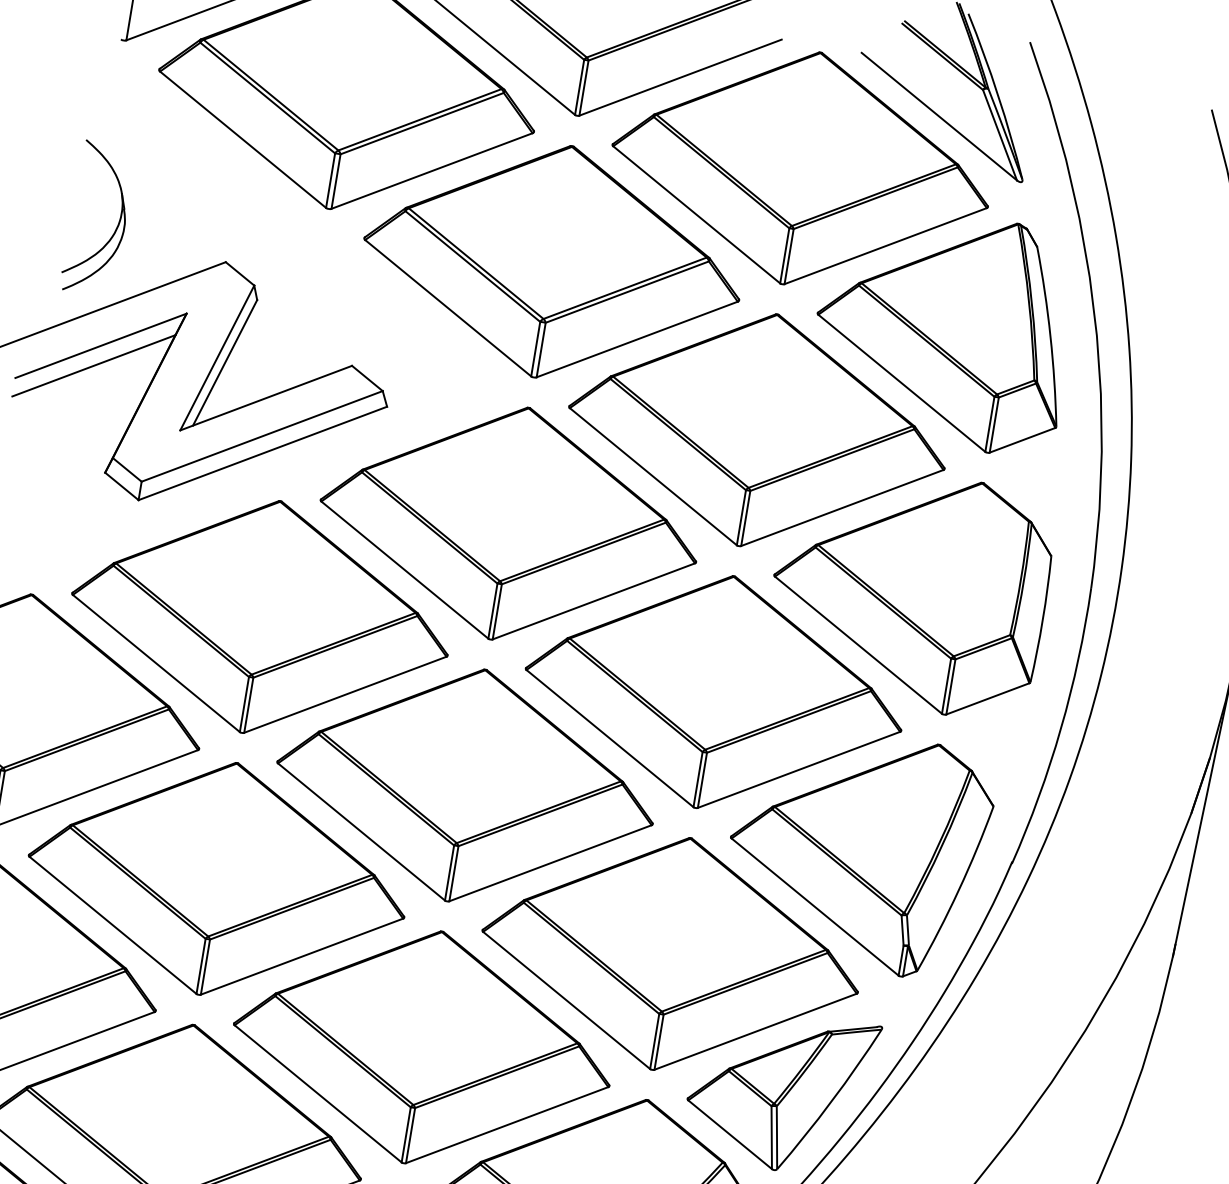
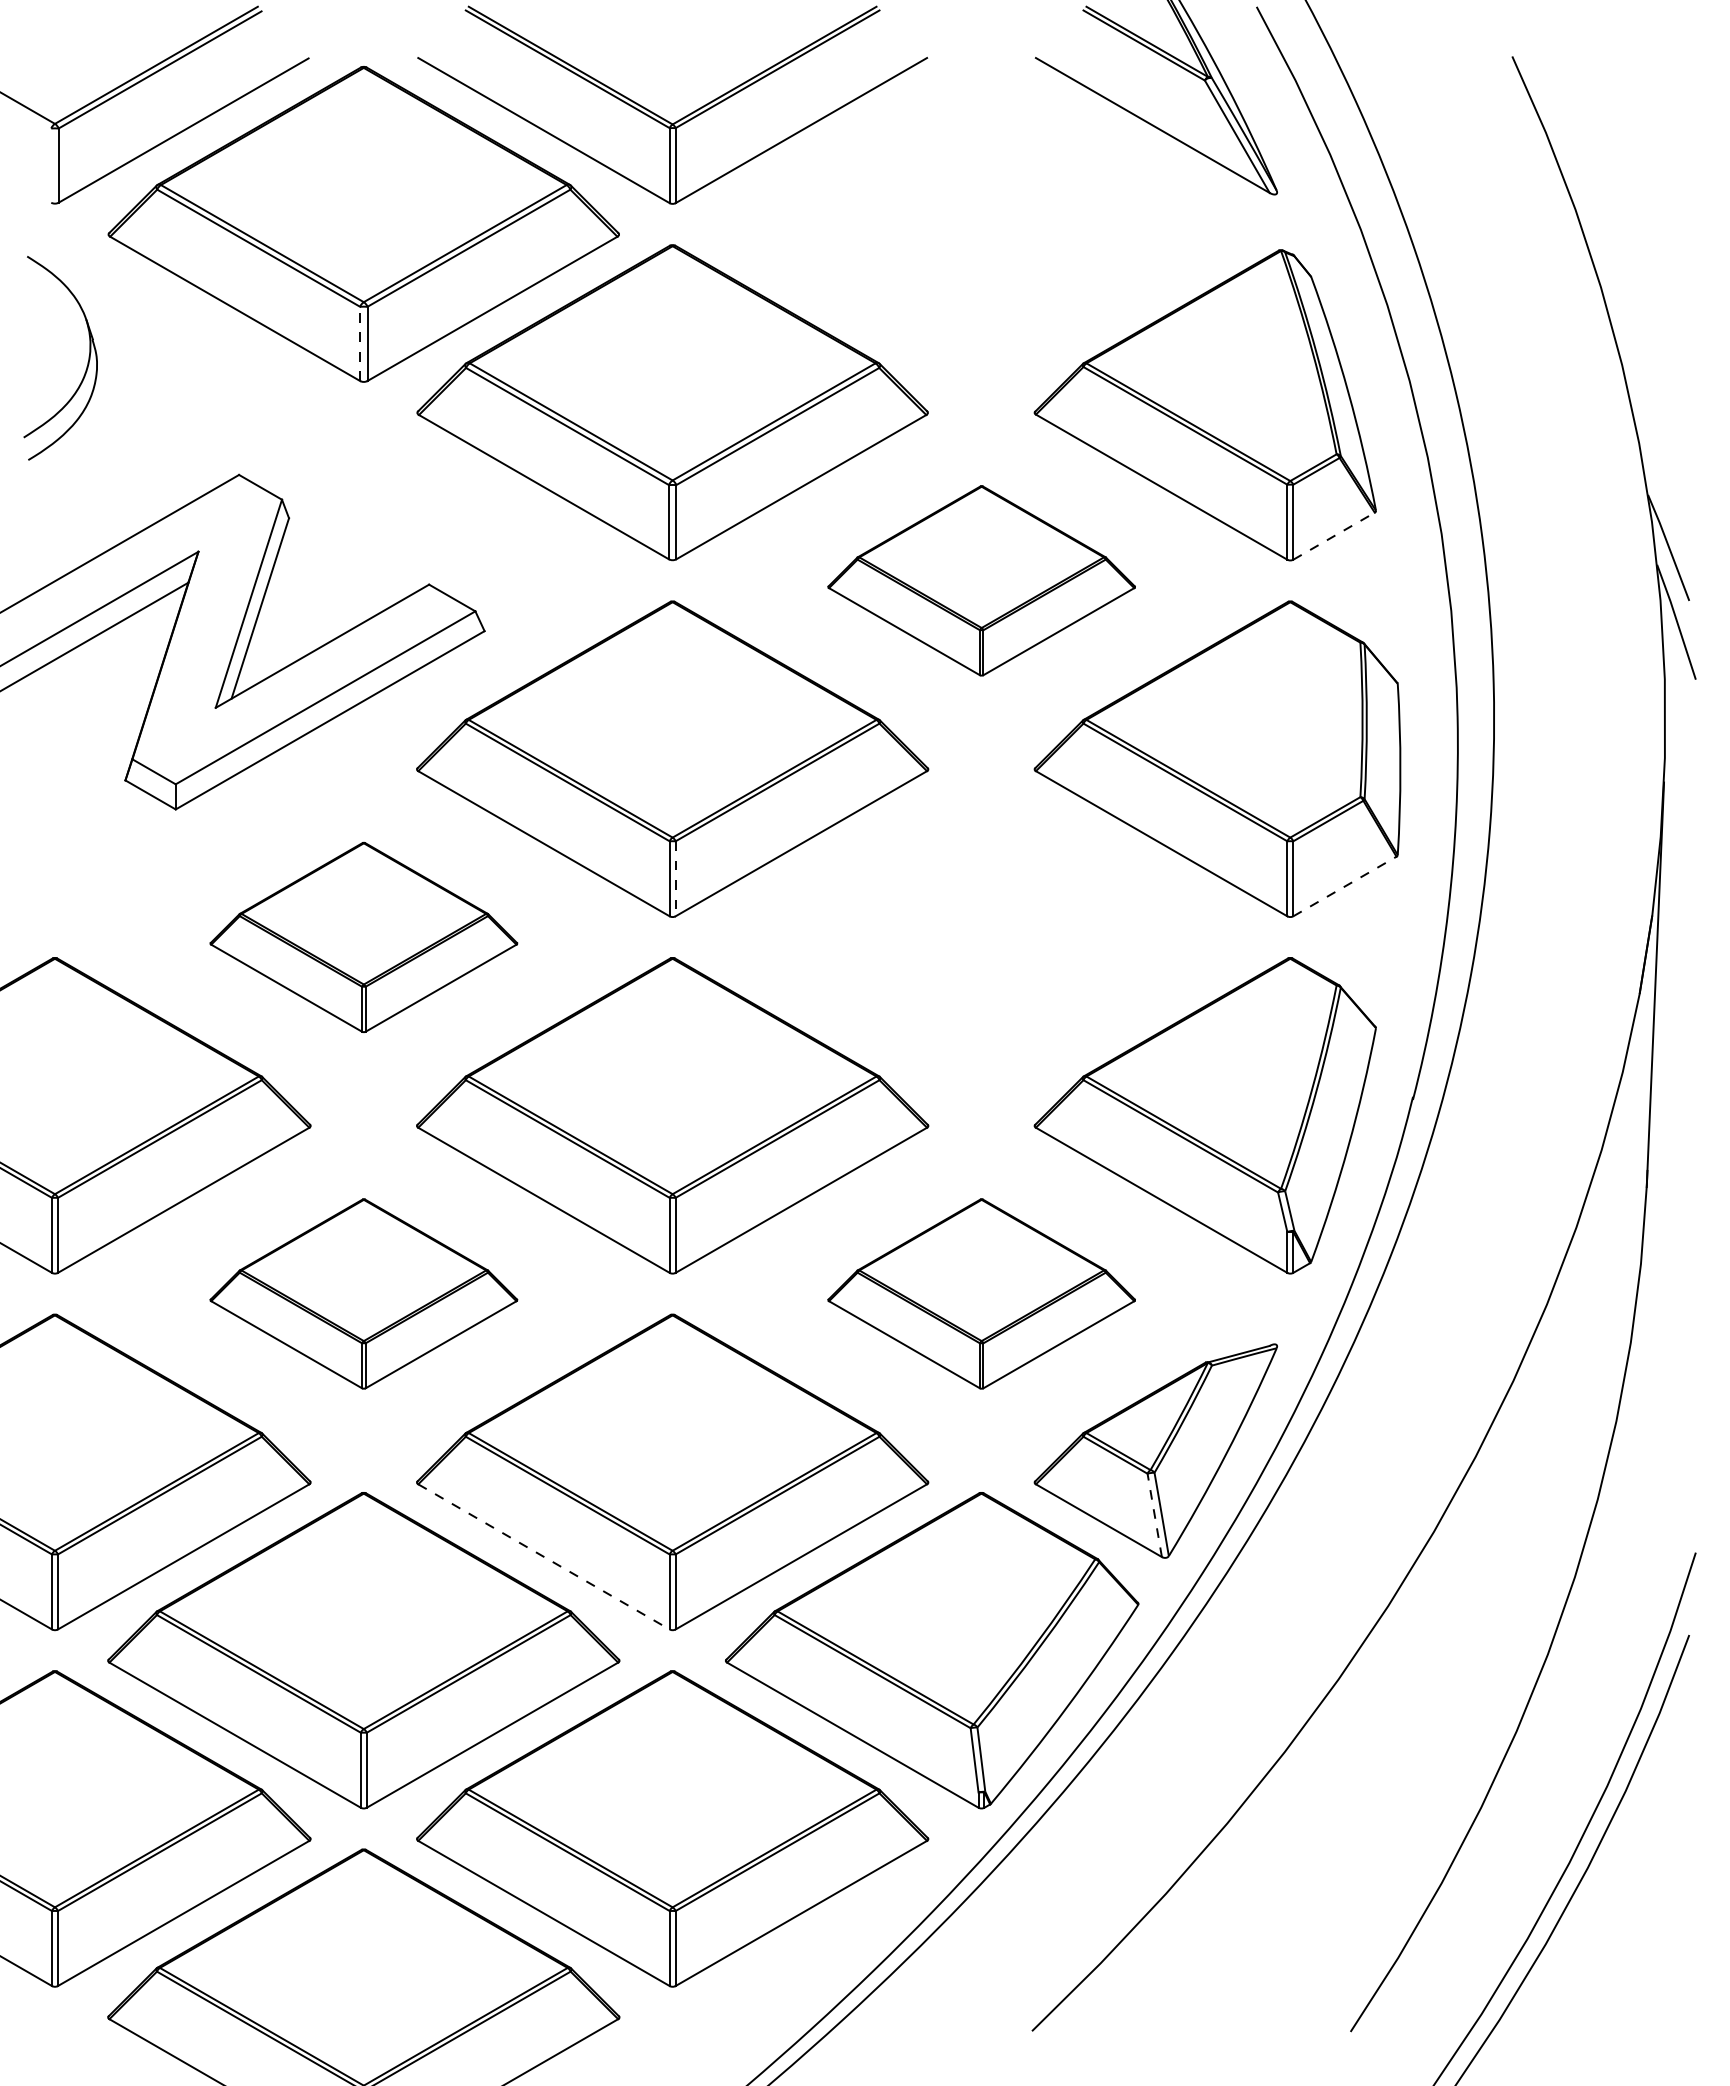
part: (801, 168) -> (981, 224), removed
line: (330, 180) -> (360, 343), solid -> dashed
part: (116, 227) -> (86, 366), moved
part: (758, 429) -> (981, 580), size x0.6
line: (1022, 439) -> (1334, 535), solid -> dashed
line: (497, 612) -> (675, 879), solid -> dashed
part: (260, 617) -> (363, 937), size x0.6
part: (714, 692) -> (981, 937), removed
line: (987, 698) -> (1344, 886), solid -> dashed
part: (217, 878) -> (363, 1293), size x0.6
part: (671, 953) -> (981, 1293), size x0.6
line: (318, 1094) -> (544, 1557), solid -> dashed
line: (771, 1136) -> (1154, 1514), solid -> dashed

